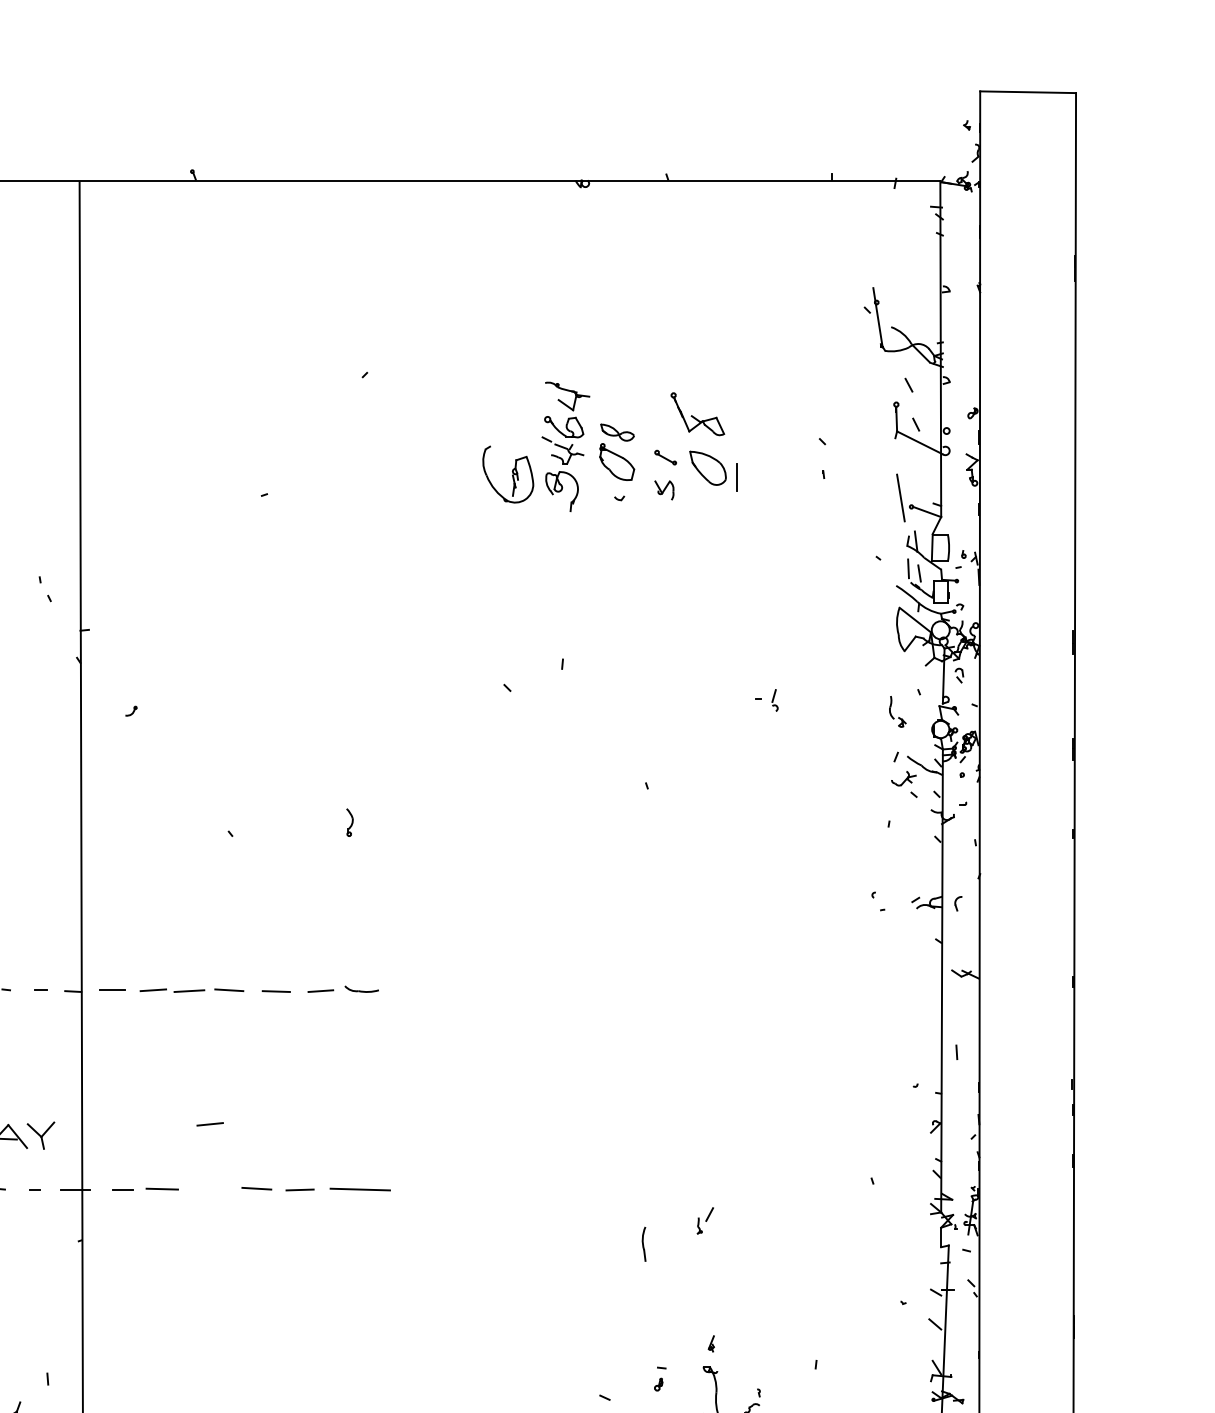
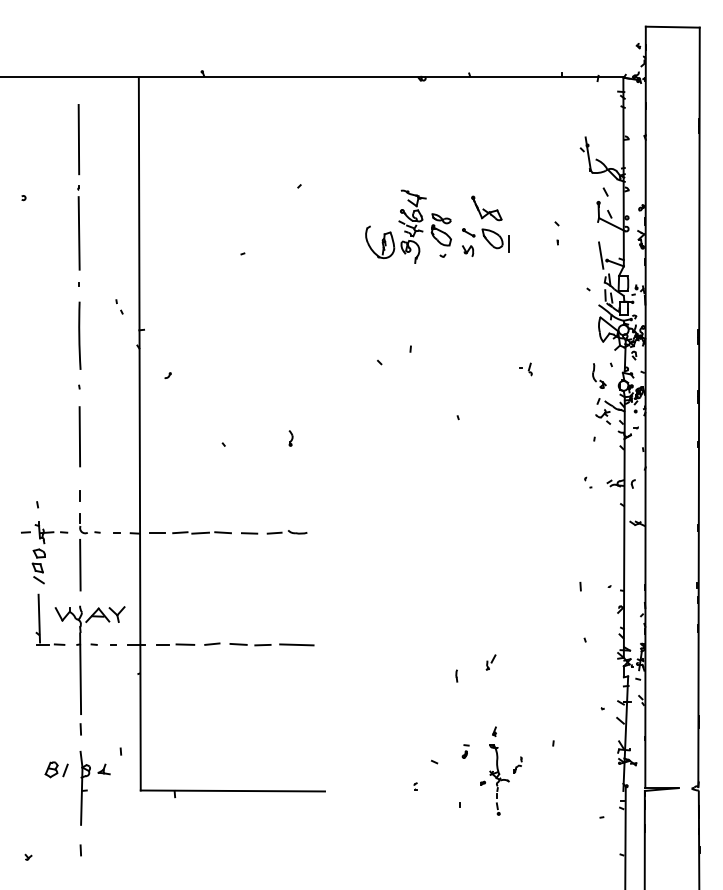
part: (897, 711) -> (599, 375), size x1.43
line: (956, 1052) -> (580, 586), moved
line: (210, 1123) -> (212, 643), moved
part: (643, 1243) -> (456, 675), size x0.62

